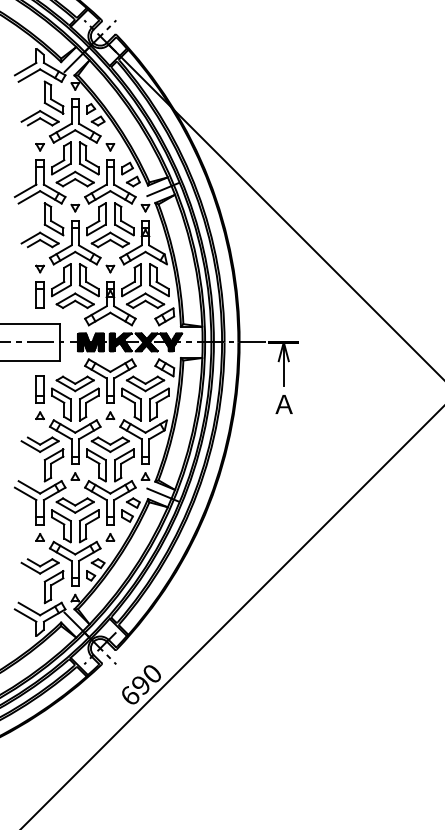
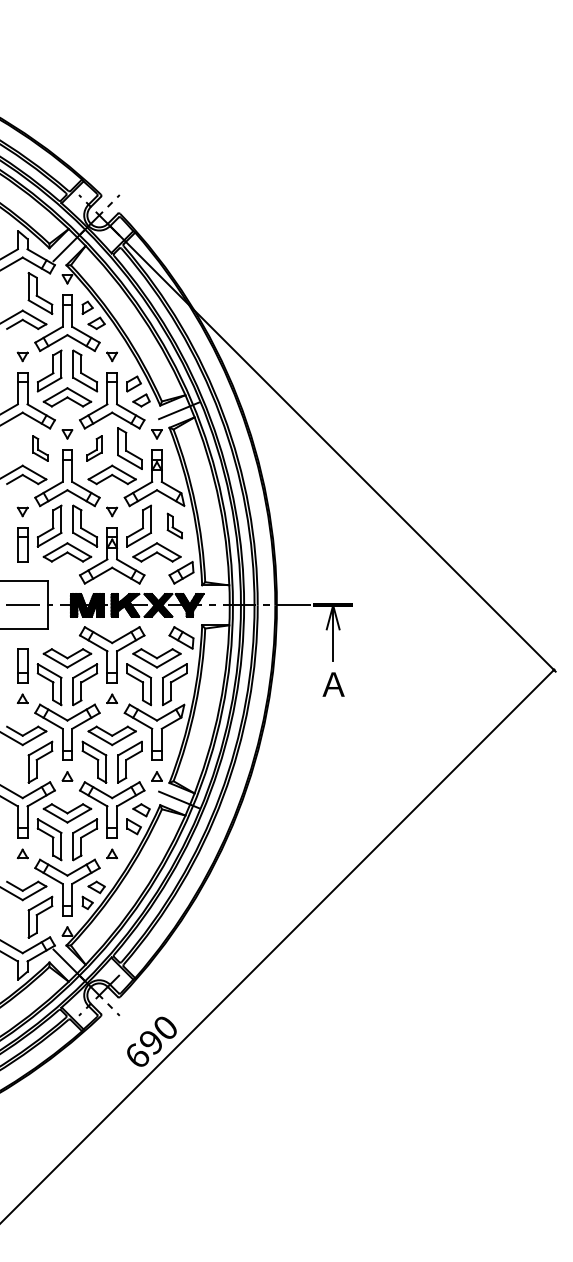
part: (54, 219) -> (40, 448), size x0.6
part: (96, 219) -> (94, 448), size x0.6
part: (159, 279) -> (174, 525), size x0.6

